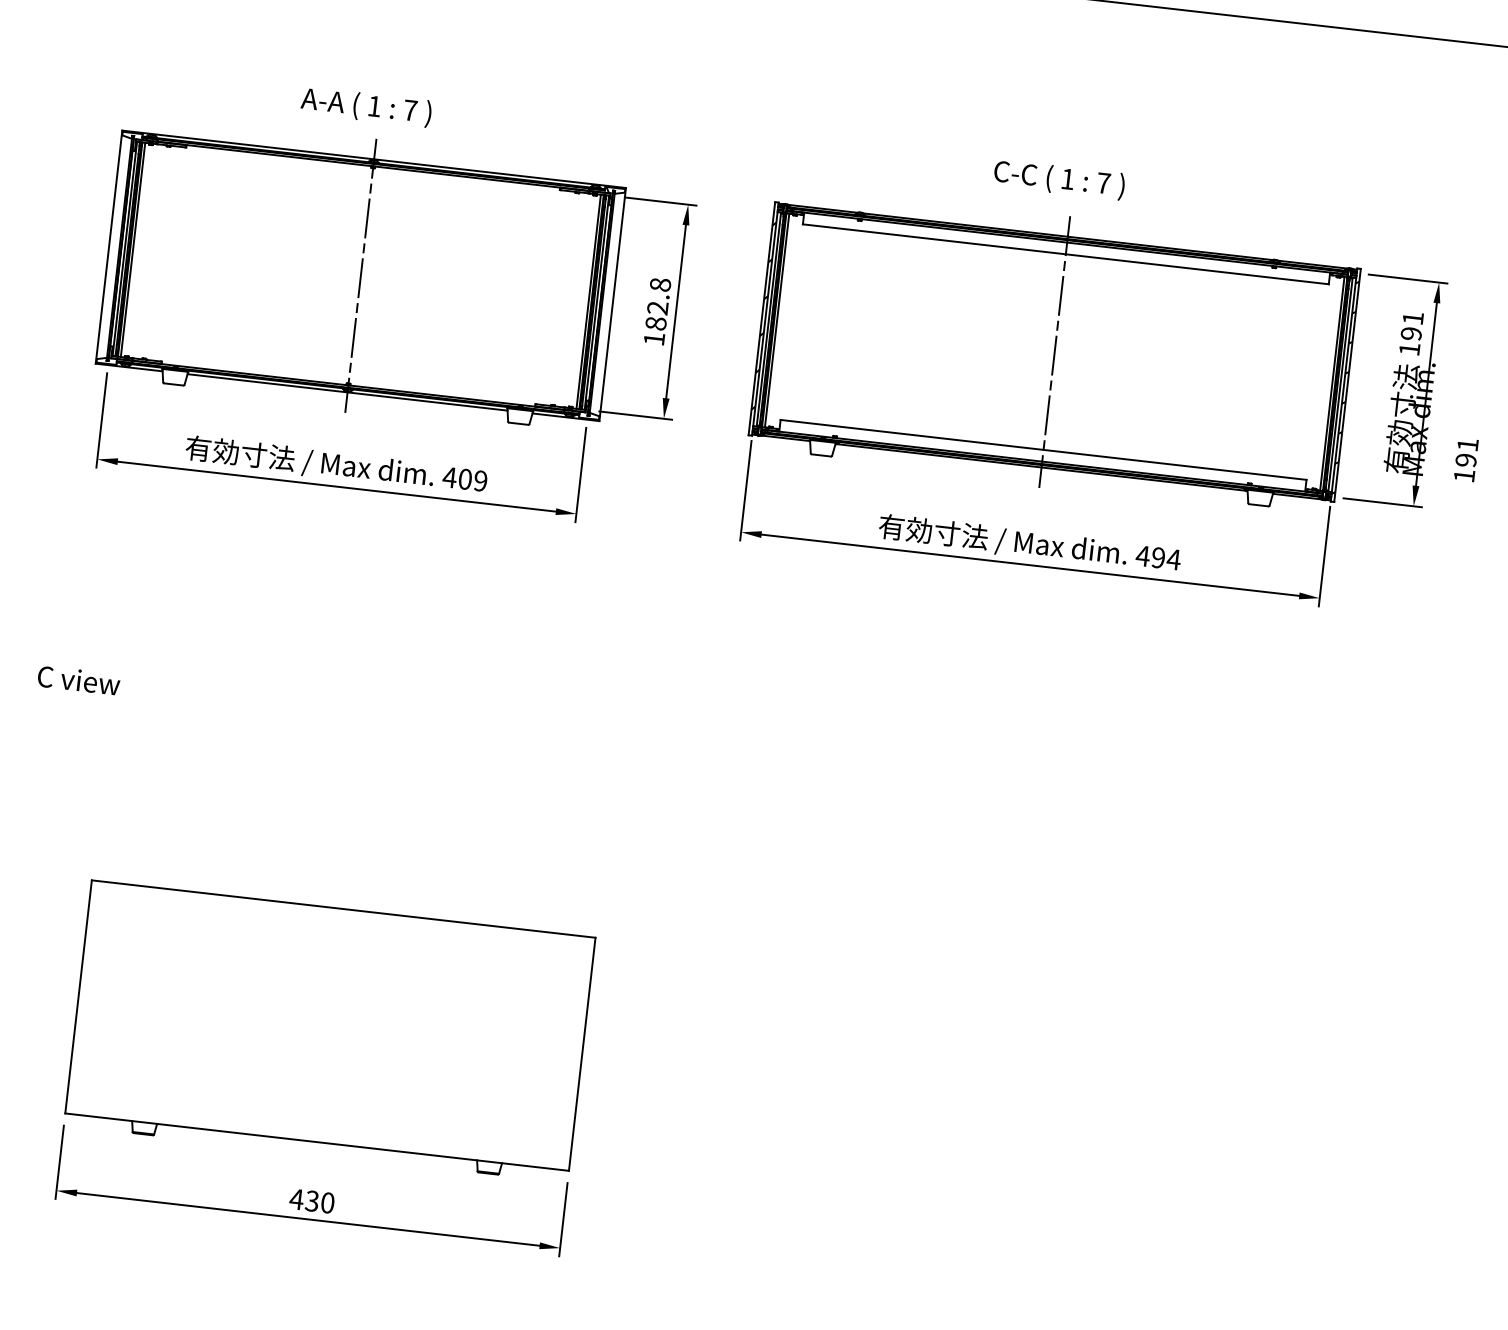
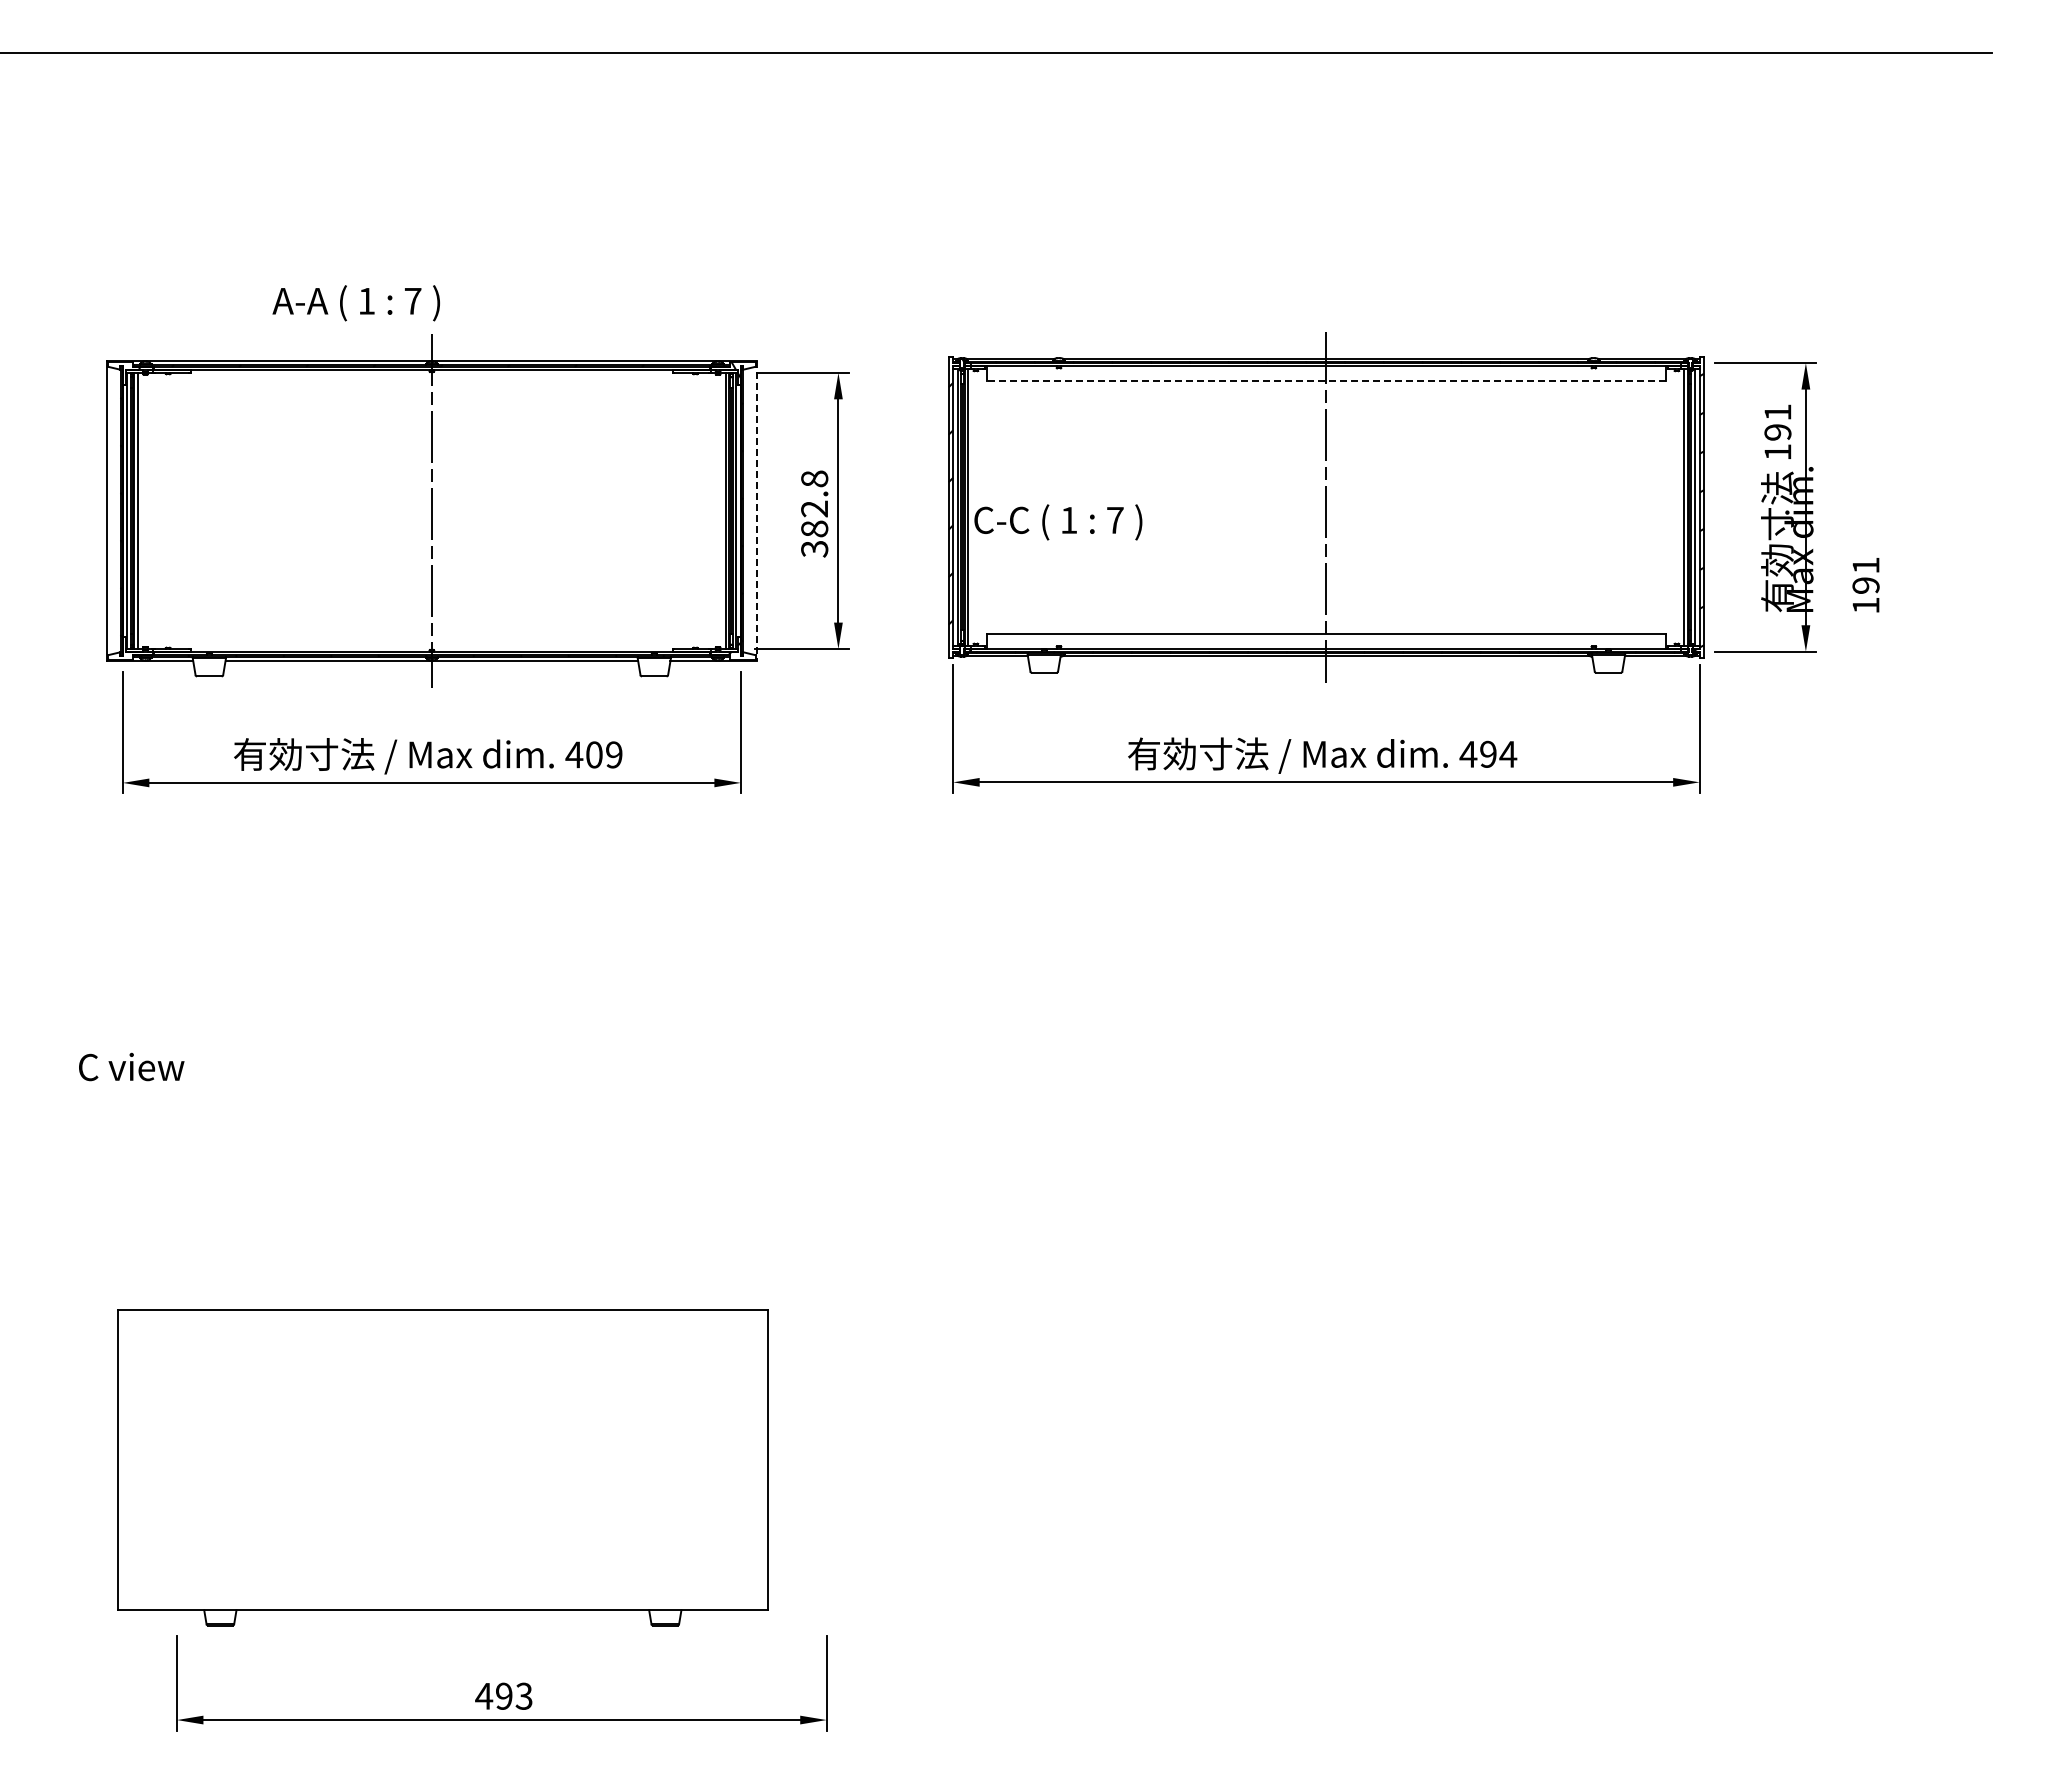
text: (365, 107) -> (355, 303), moved
text: (1059, 179) -> (1058, 522), moved
line: (1065, 254) -> (1325, 381), solid -> dashed
line: (612, 304) -> (756, 511), solid -> dashed
text: (654, 339) -> (814, 549), 182.8 -> 382.8
part: (329, 1031) -> (442, 1467), moved
text: (319, 1201) -> (513, 1695), 430 -> 493

